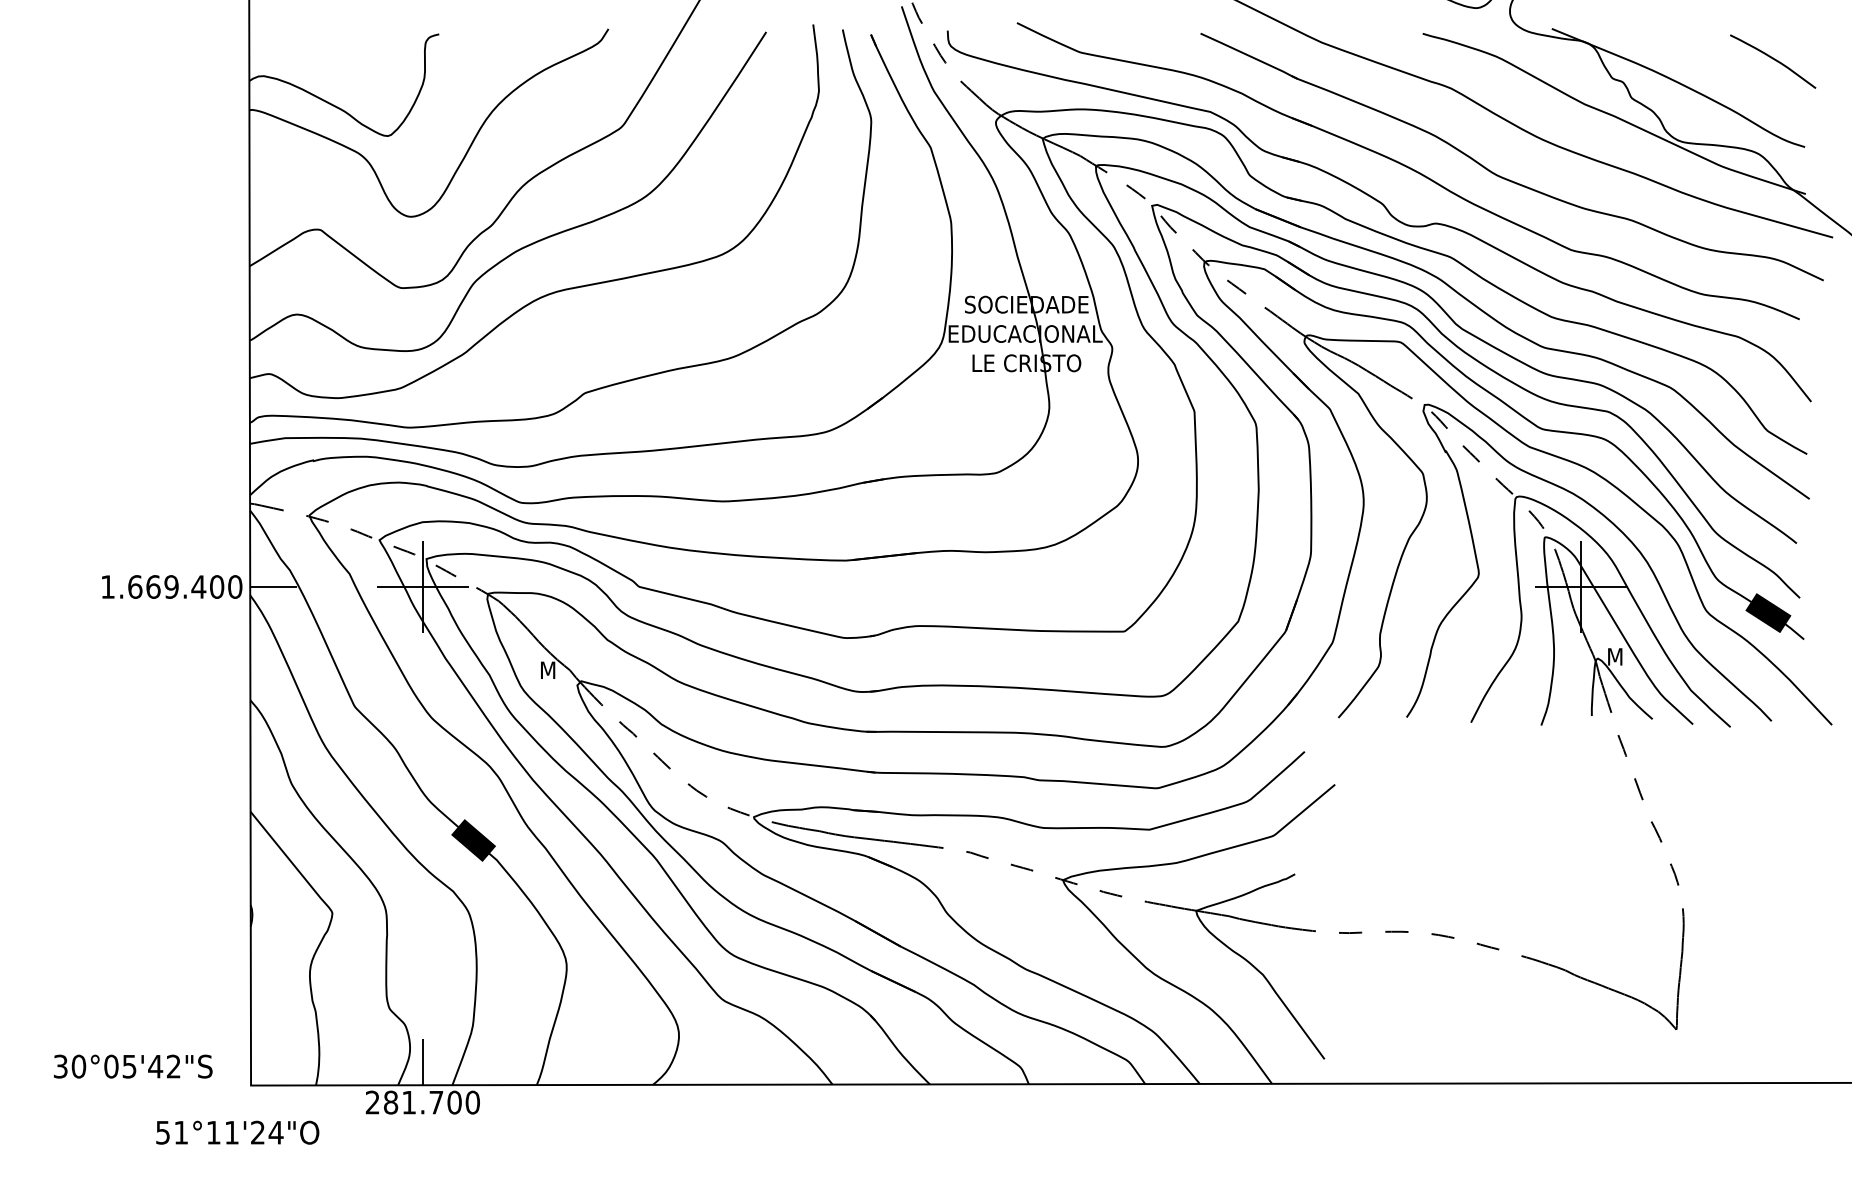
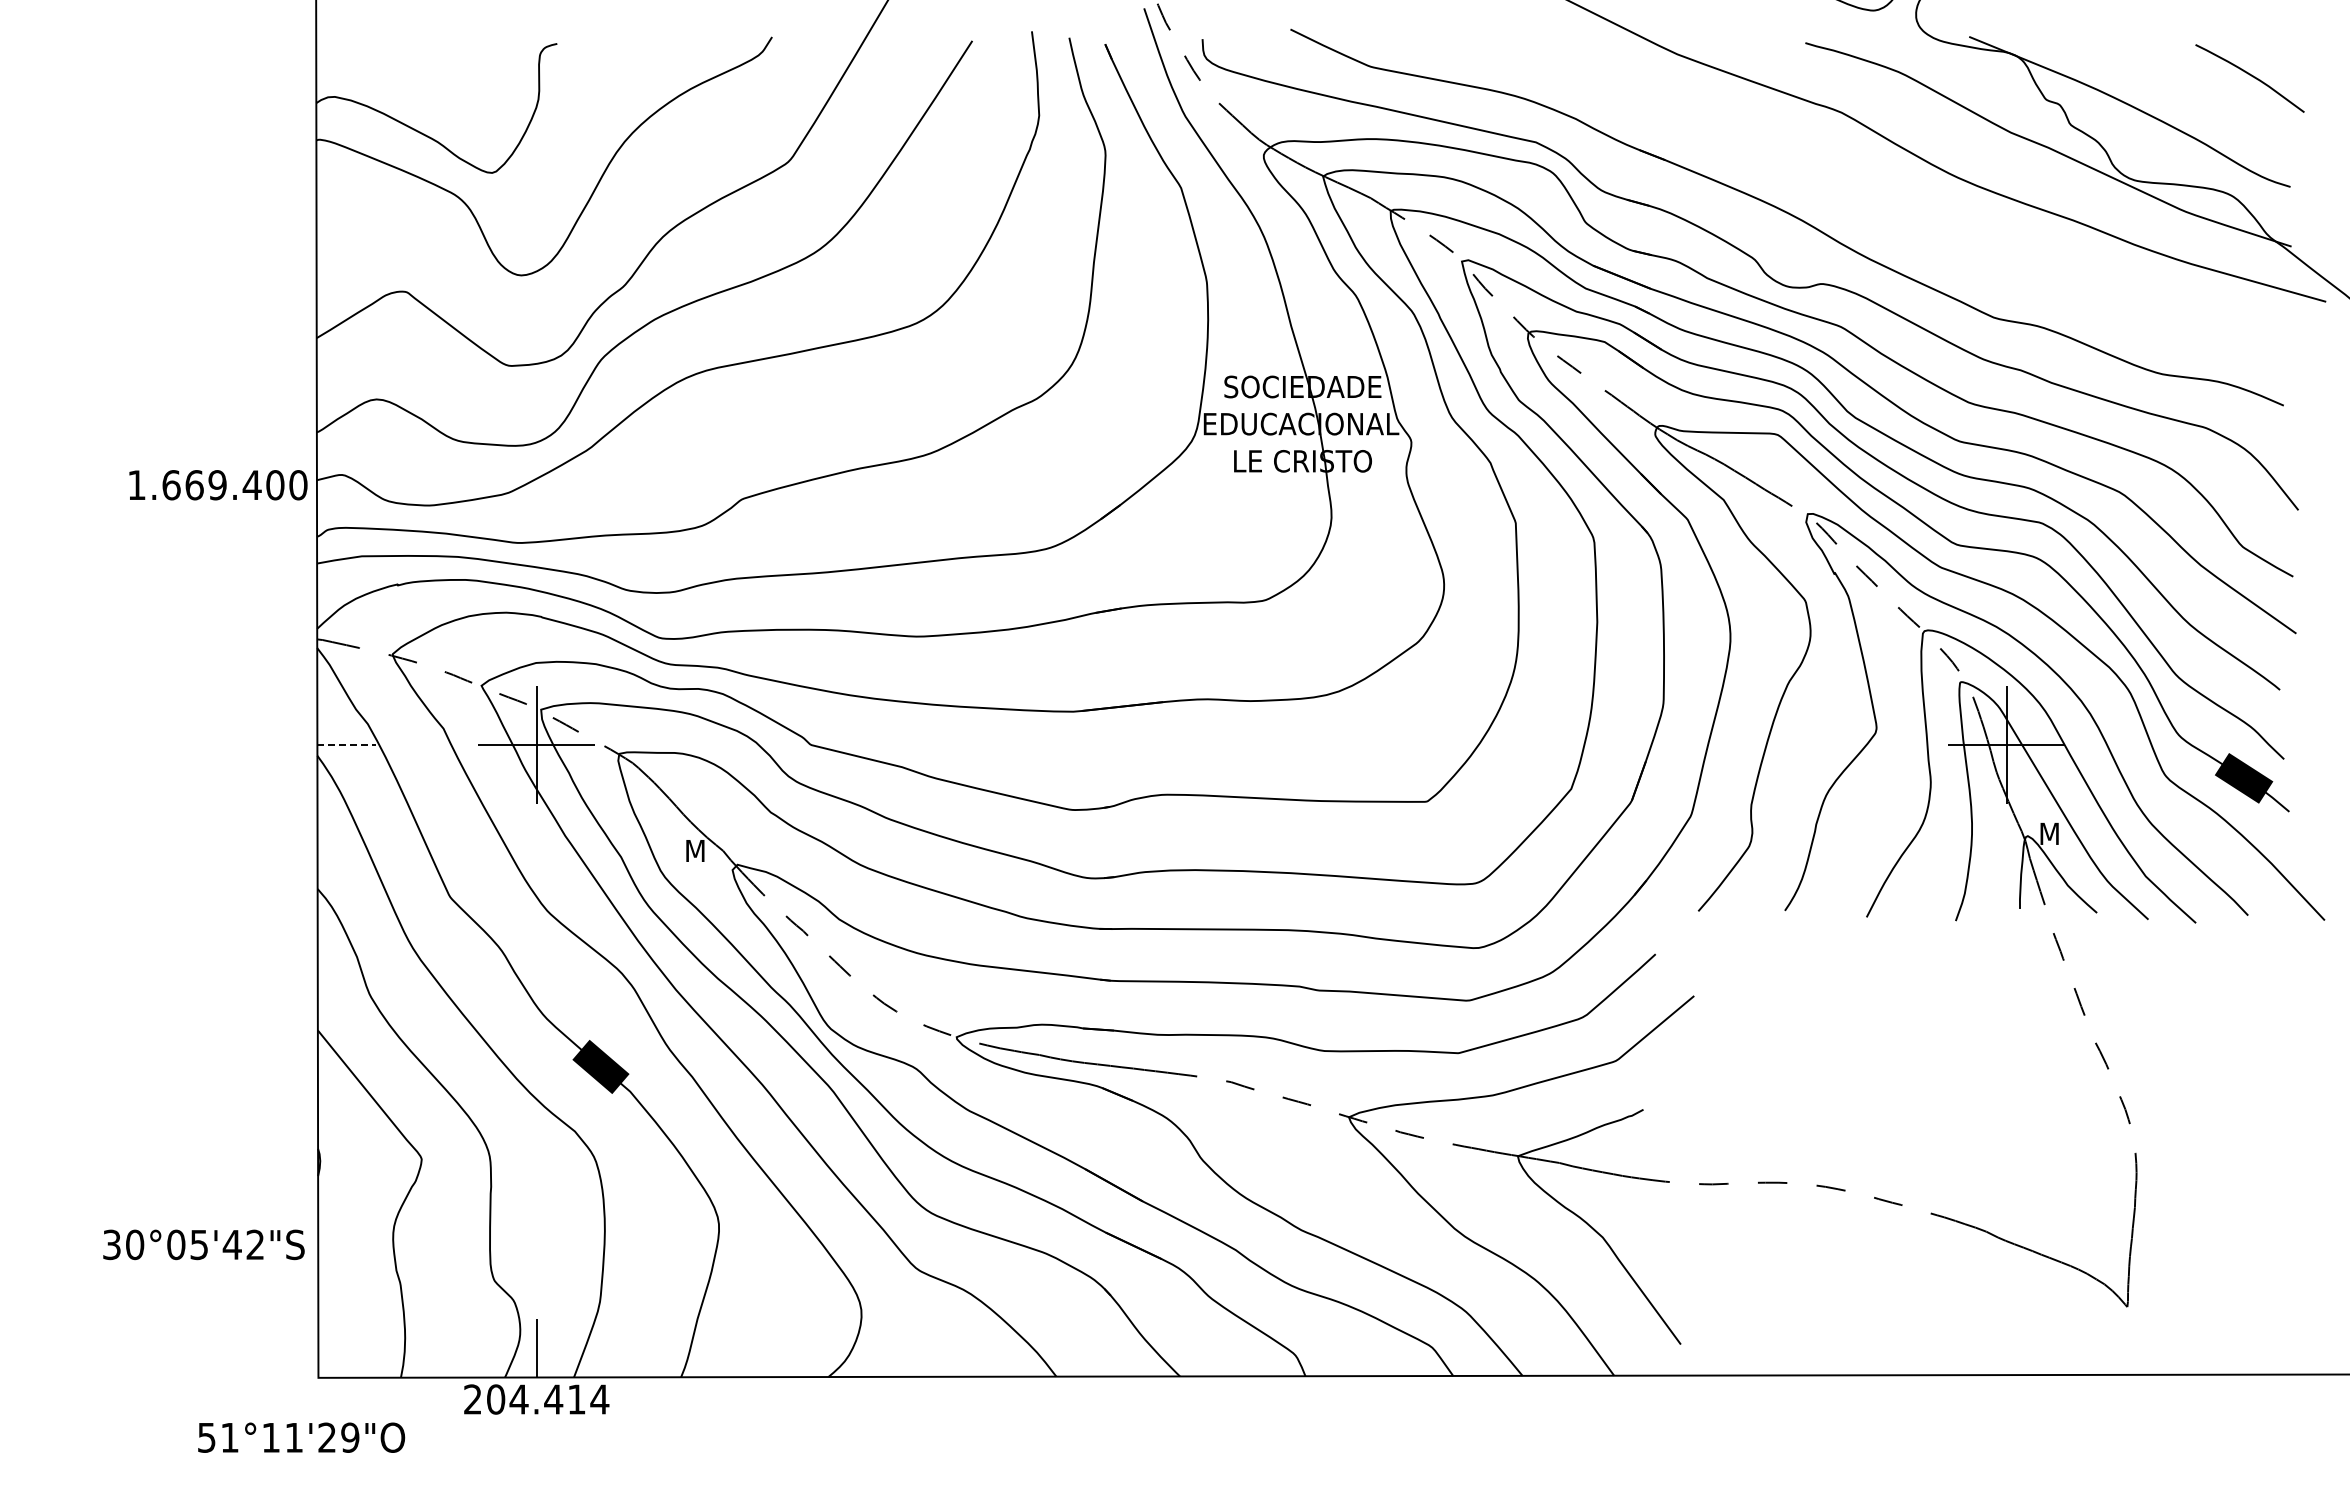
part: (1502, 176) -> (1906, 224), removed
text: (172, 587) -> (218, 485), moved
line: (273, 587) -> (347, 745), solid -> dashed
text: (132, 1066) -> (203, 1244), moved
text: (432, 1102) -> (548, 1399), 281.700 -> 204.414
text: (275, 1132) -> (349, 1437), 51°11'24"O -> 51°11'29"O

